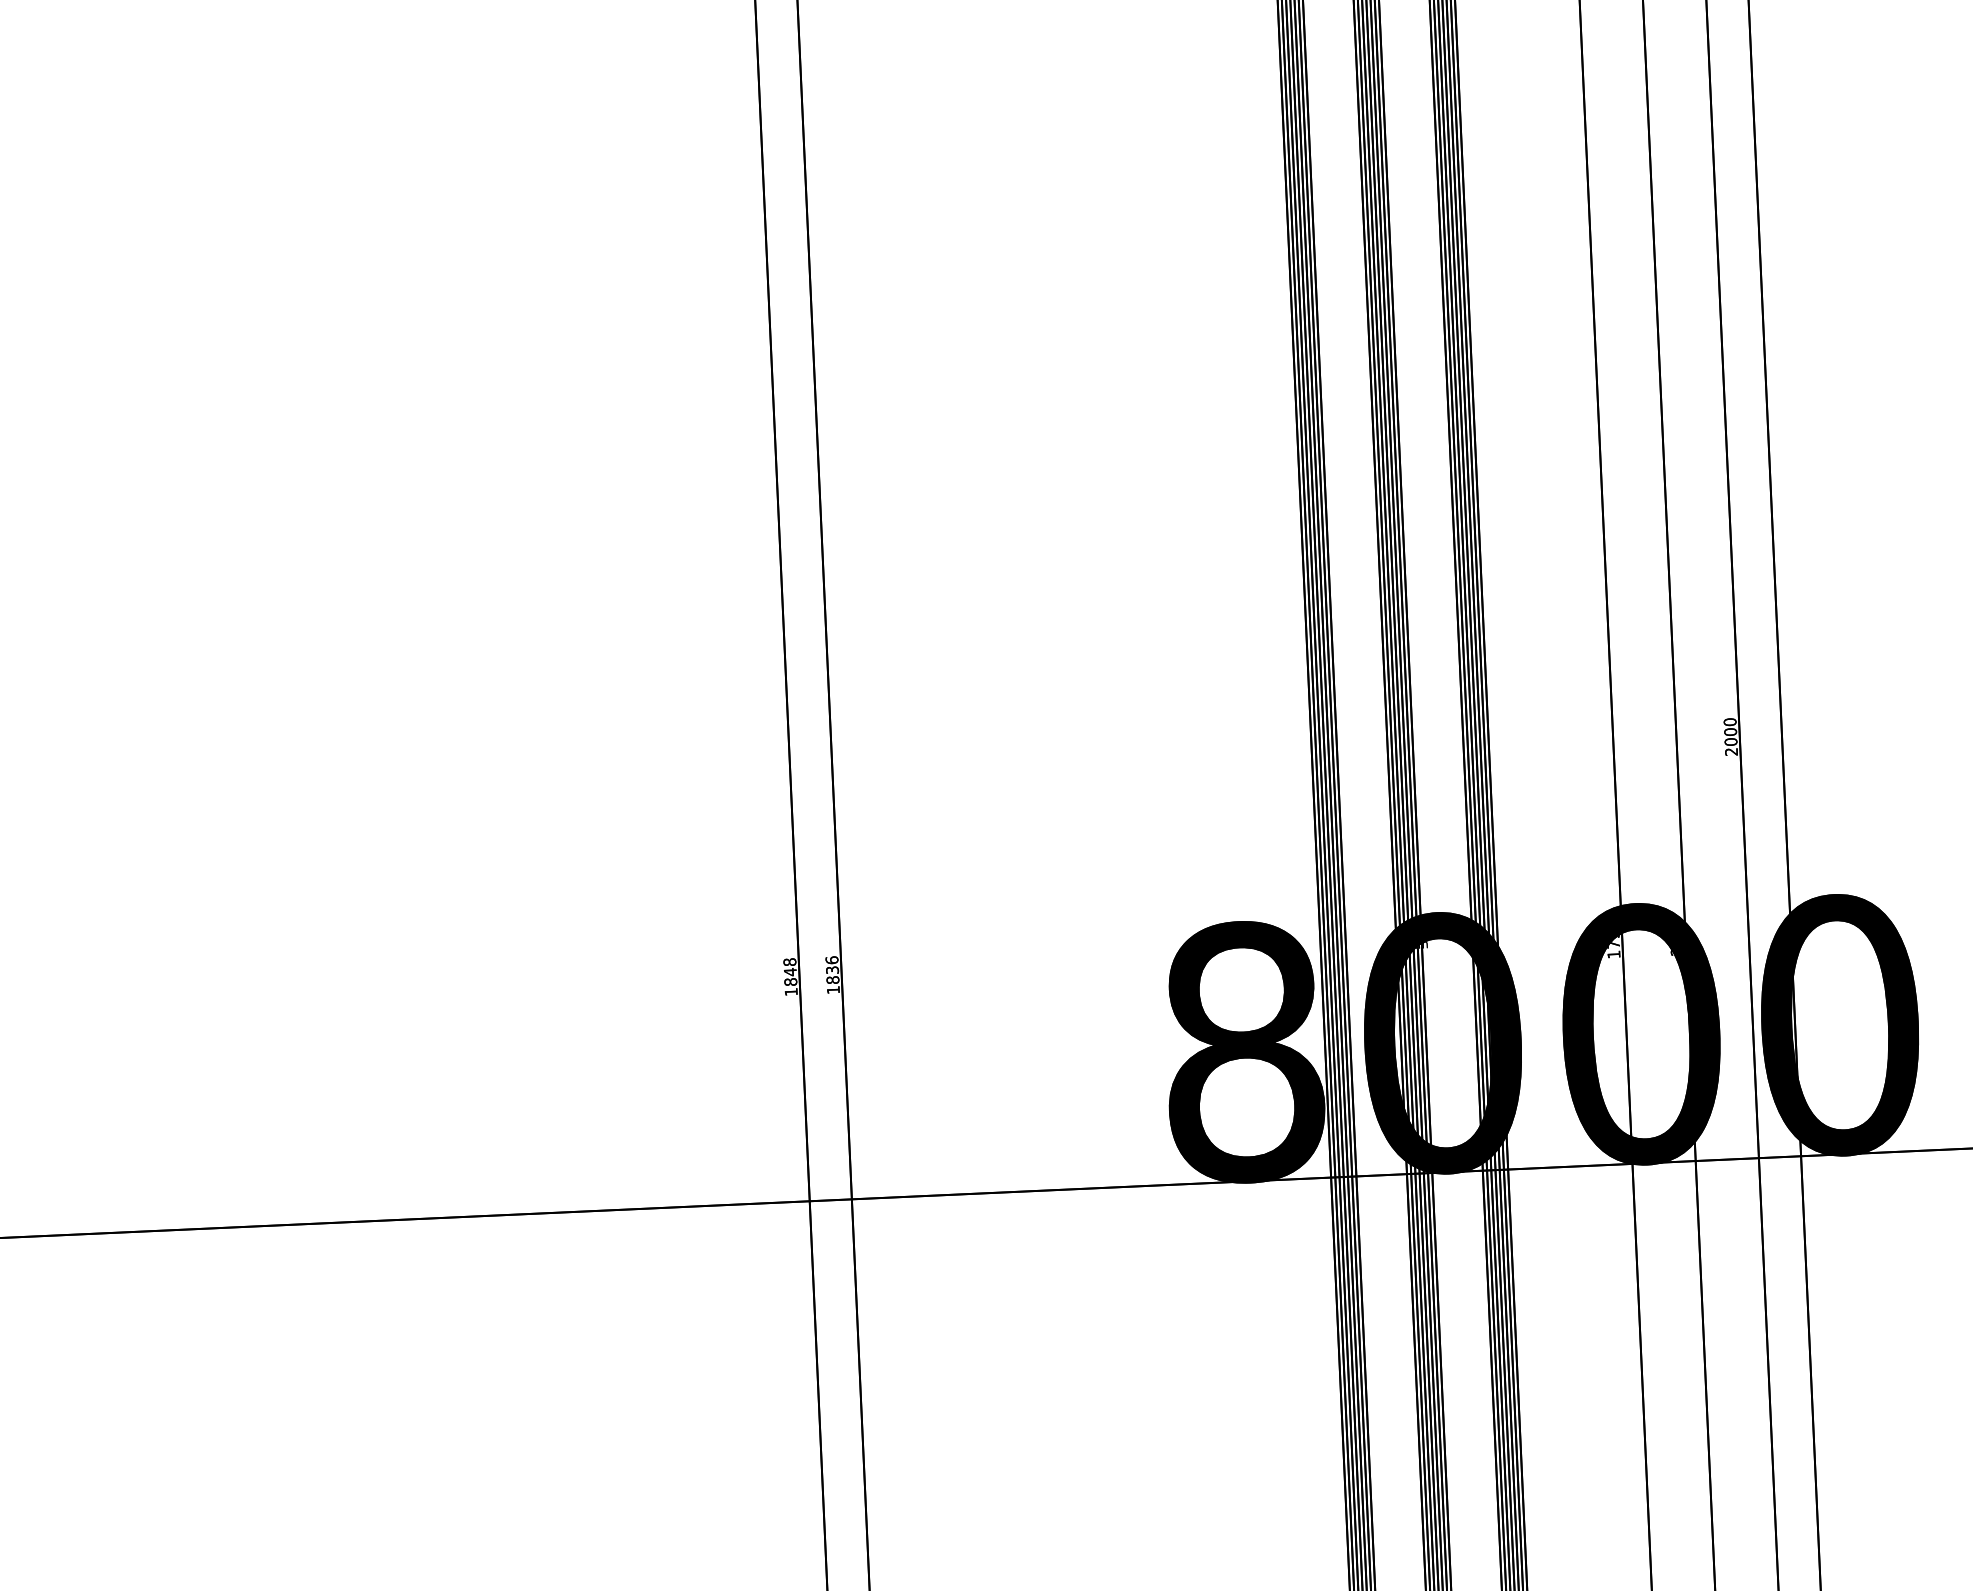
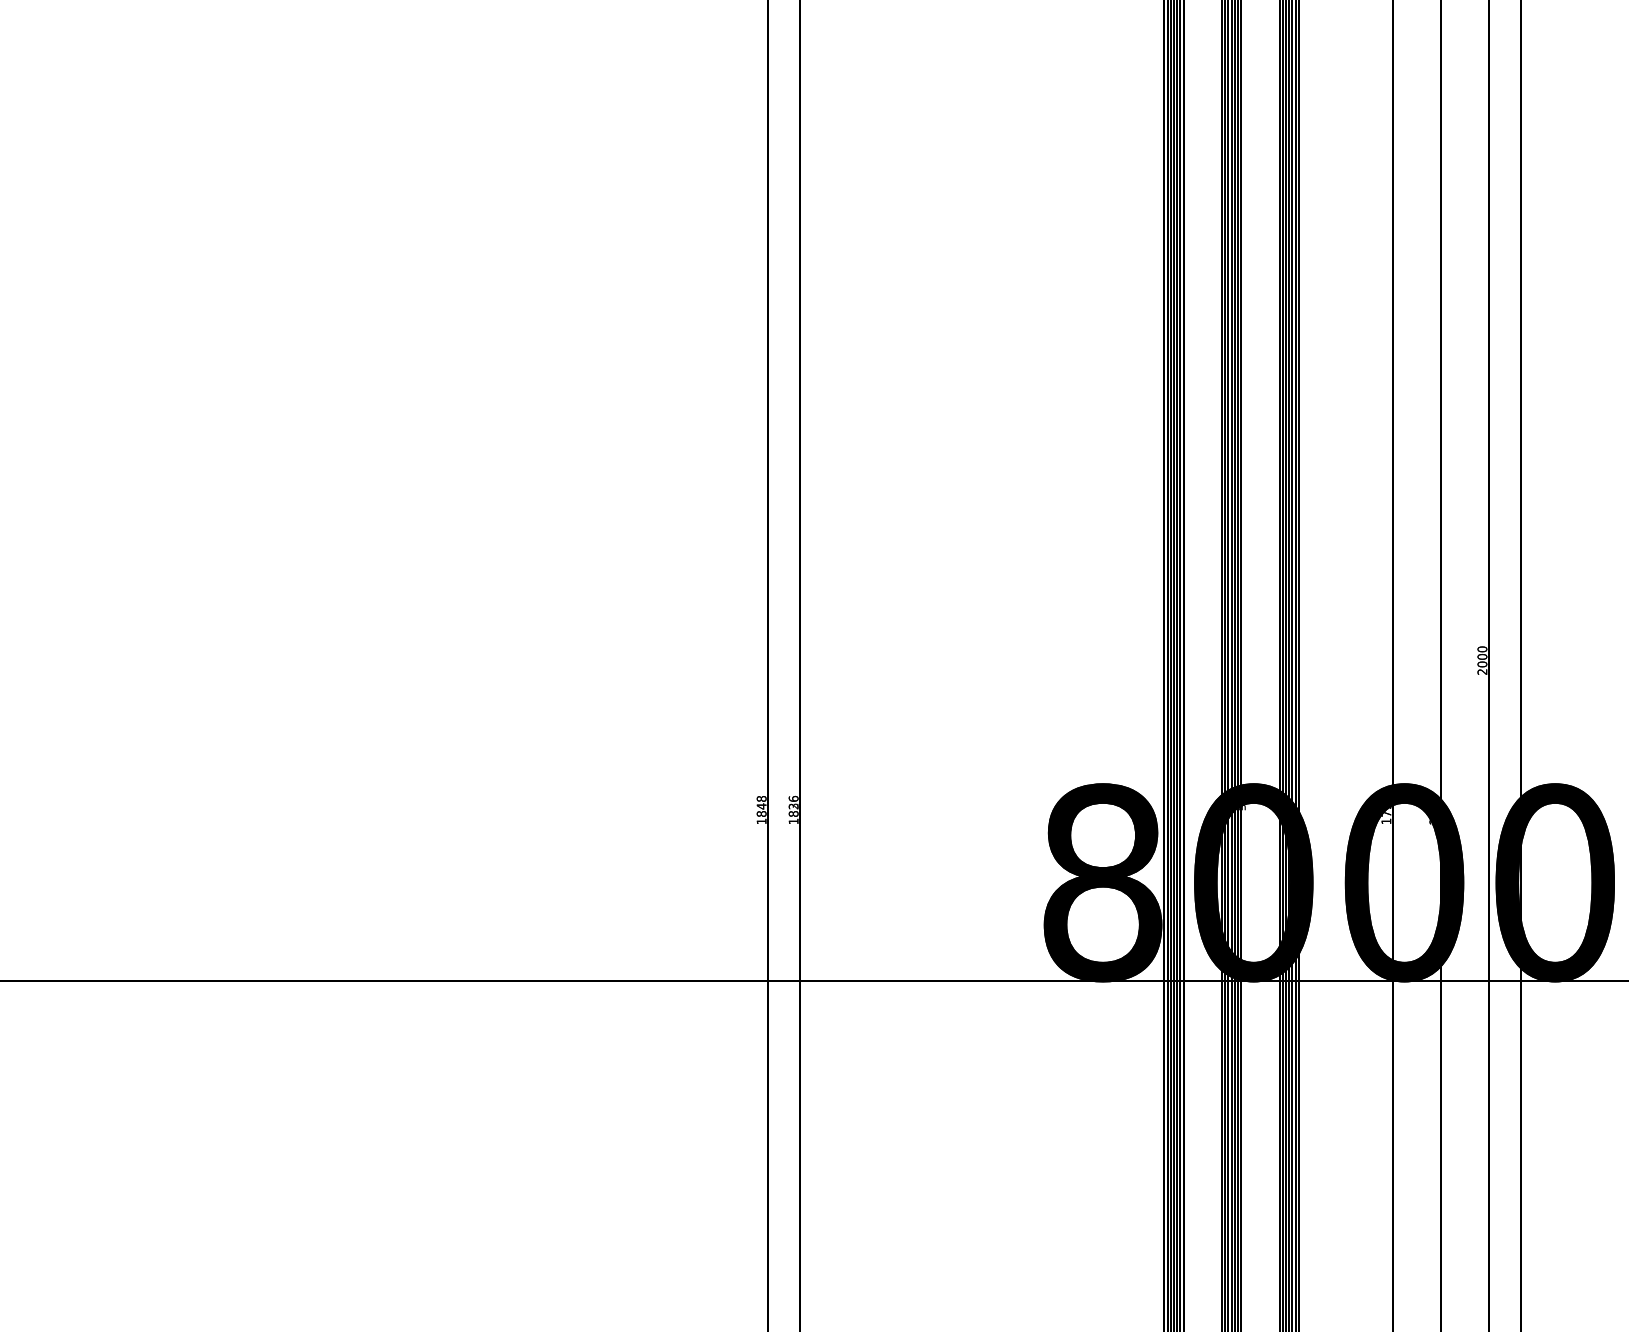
text: (832, 970) -> (793, 806), 1836 -> 1826

